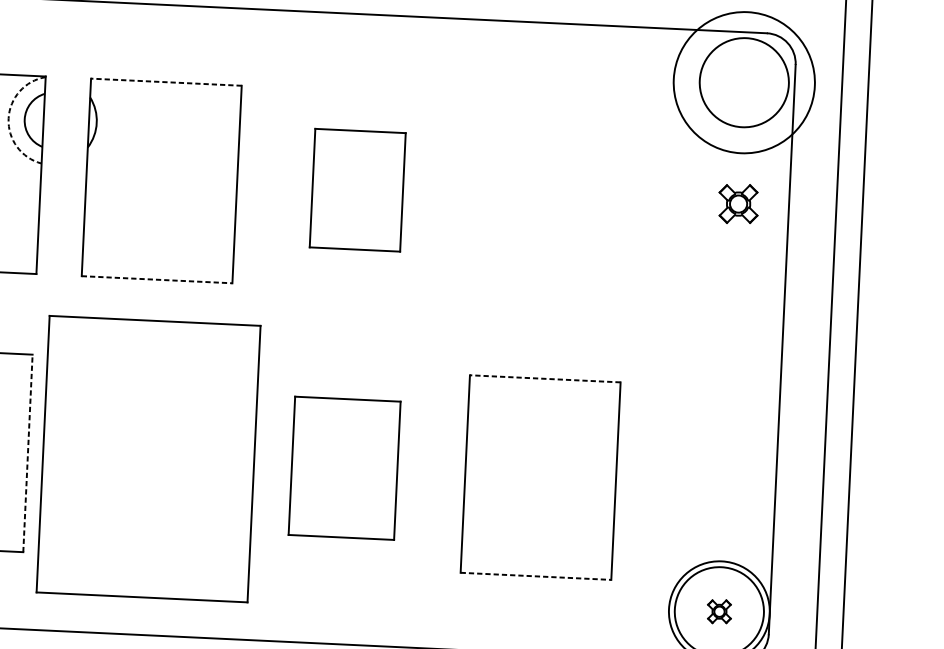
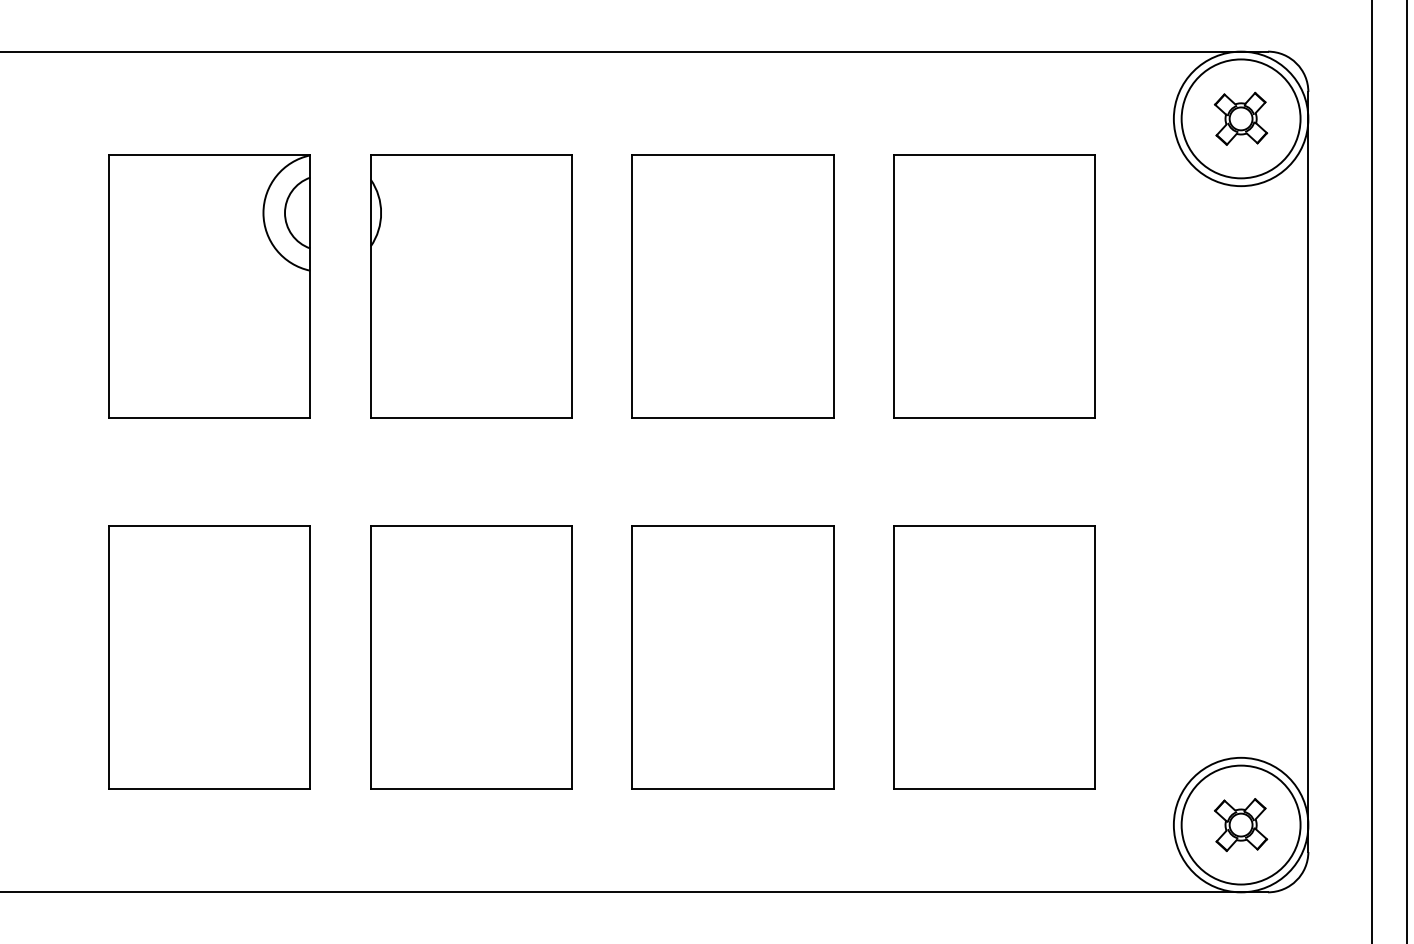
line: (166, 82) -> (471, 154), dashed -> solid
circle: (743, 82) -> (1240, 118), size x0.71
arc: (8, 119) -> (263, 213), dashed -> solid
part: (357, 190) -> (732, 286), size x1.67
part: (553, 199) -> (994, 286), added
part: (738, 203) -> (1241, 118), moved
line: (157, 279) -> (471, 418), dashed -> solid
line: (545, 378) -> (994, 525), dashed -> solid
line: (28, 453) -> (310, 657), dashed -> solid
part: (148, 459) -> (471, 657), size x0.71
part: (344, 468) -> (732, 657), size x1.43
line: (535, 576) -> (994, 789), dashed -> solid
part: (719, 611) -> (1241, 824), size x1.67

